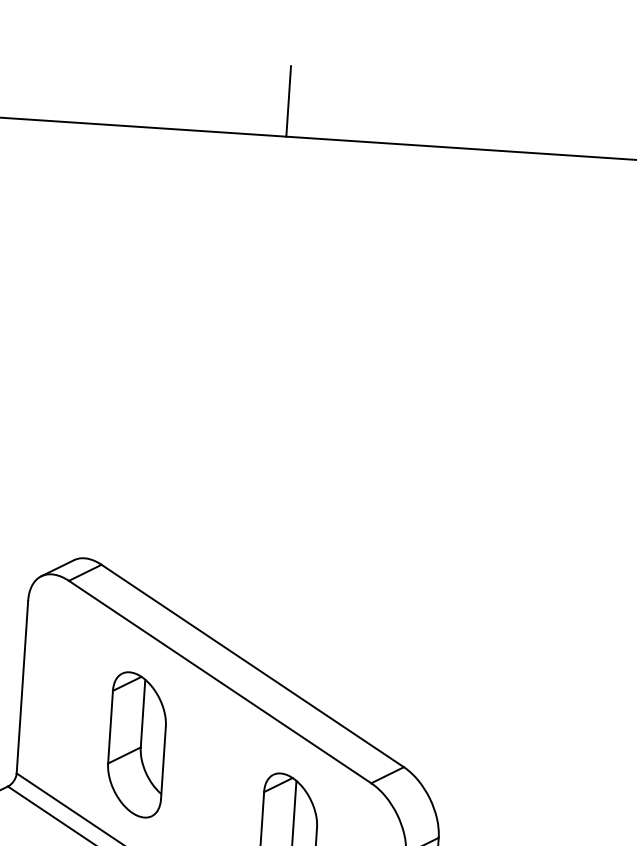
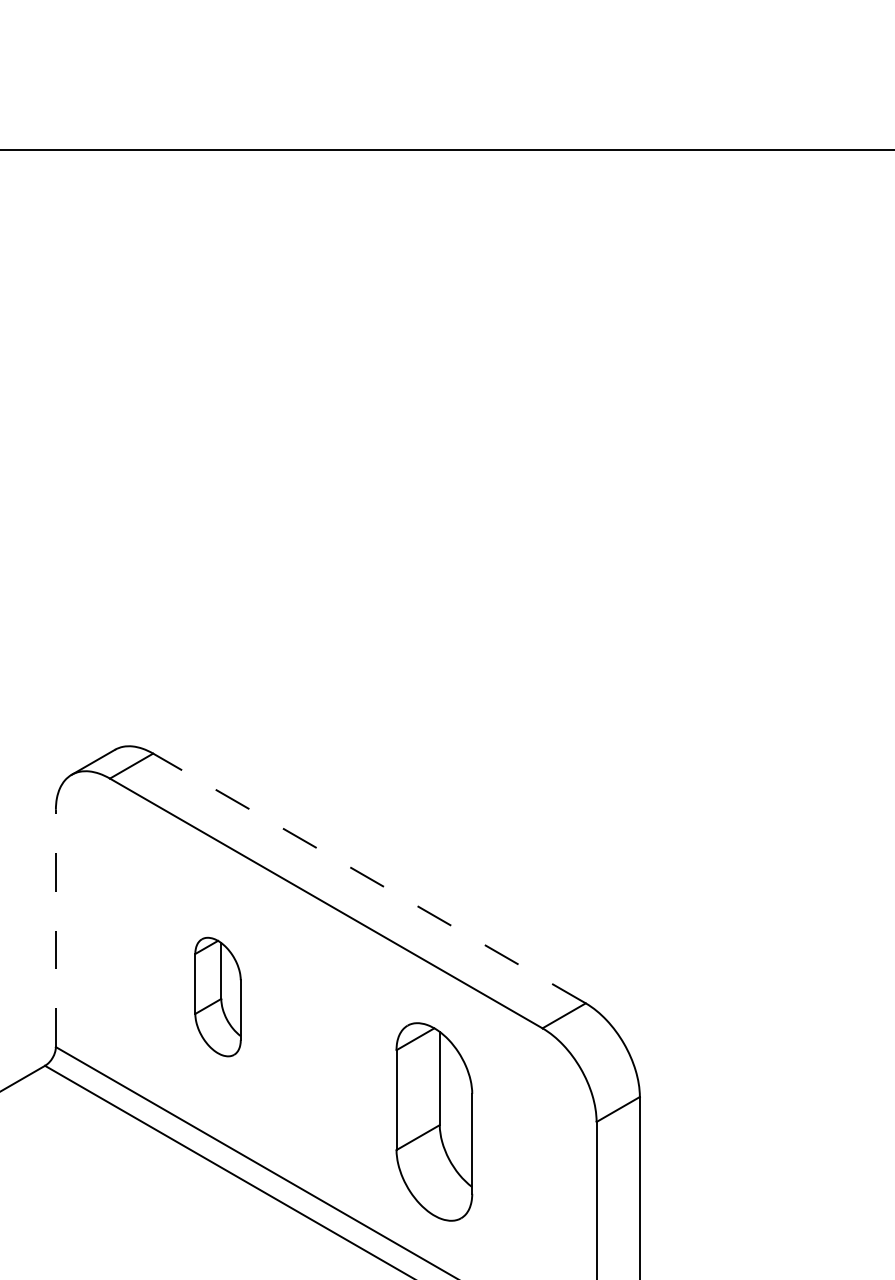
line: (288, 101) -> (367, 101), removed
line: (252, 666) -> (369, 878), solid -> dashed
line: (22, 687) -> (55, 928), solid -> dashed
part: (136, 744) -> (217, 996), size x0.6

